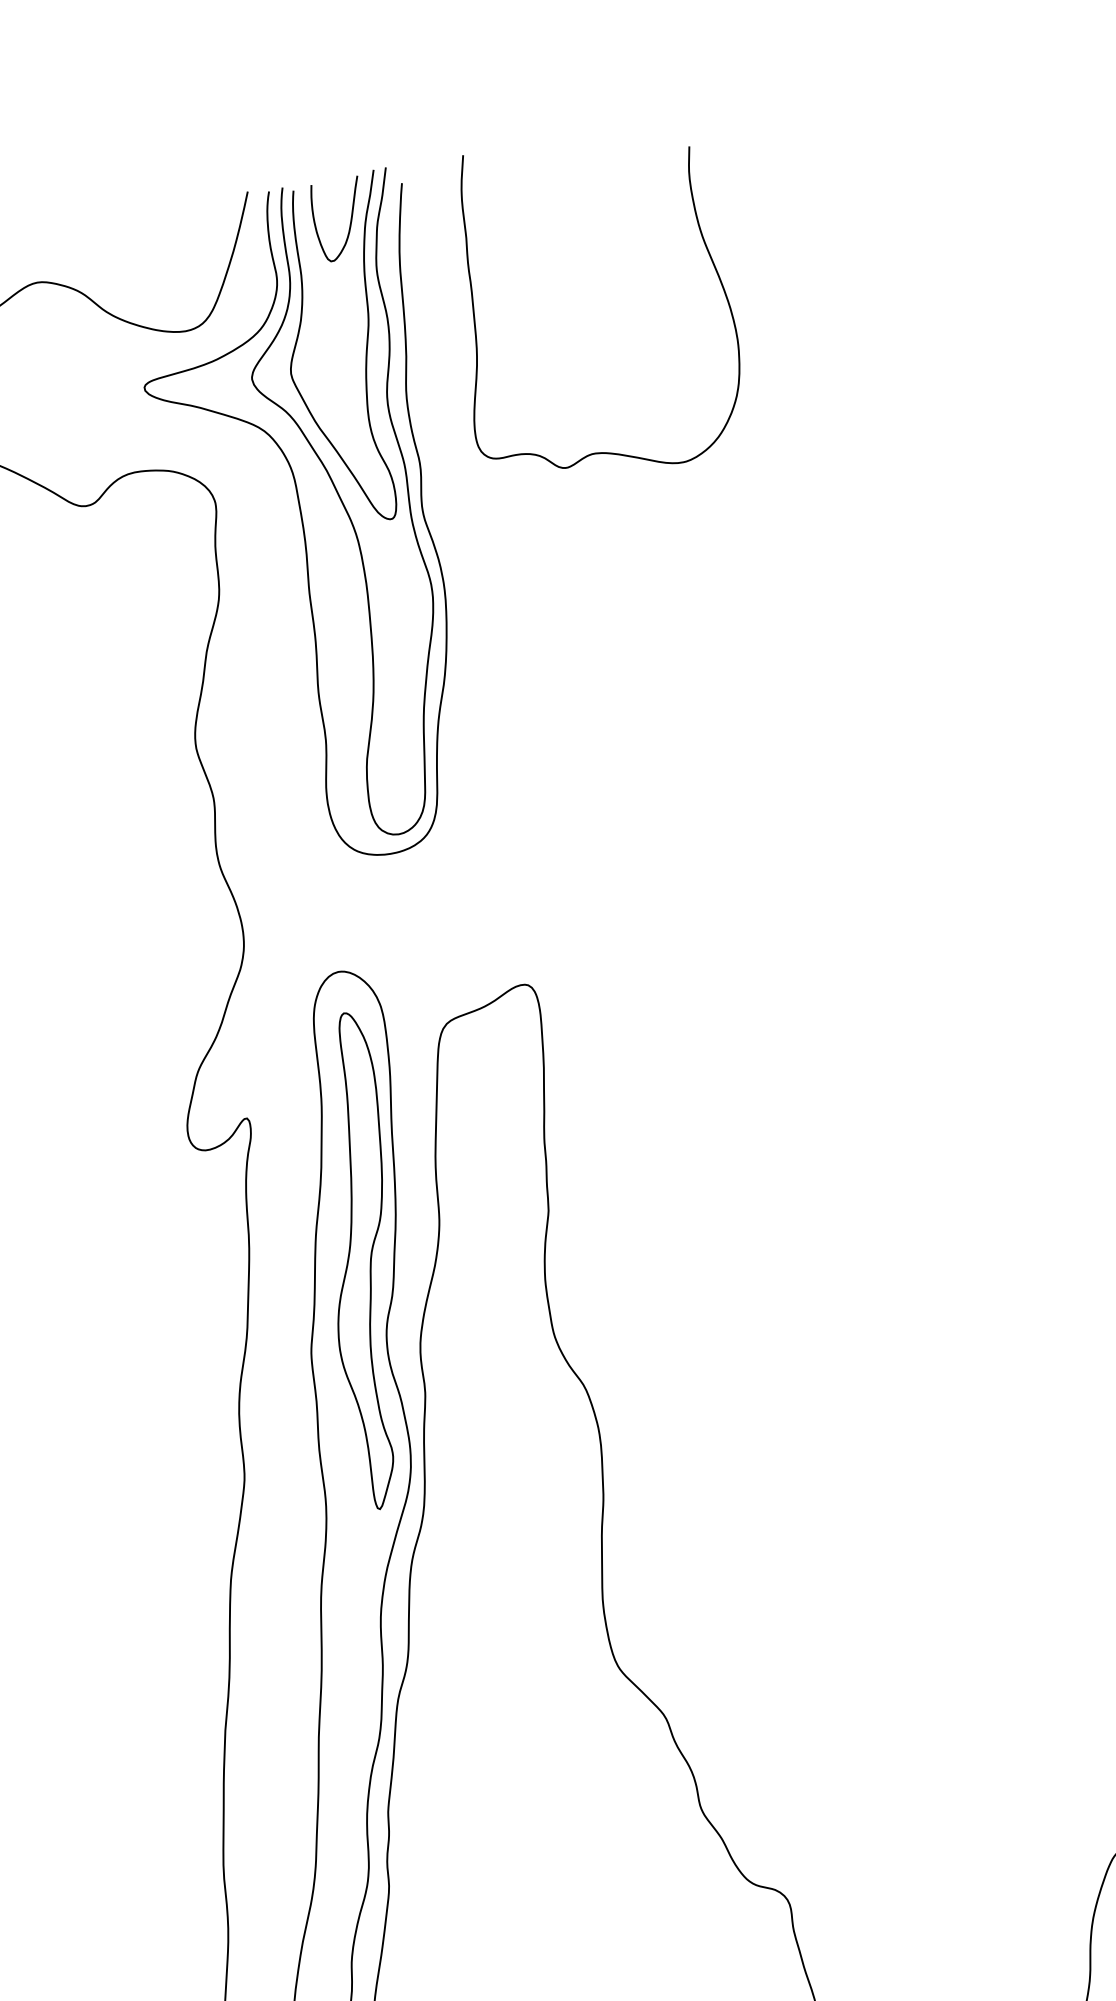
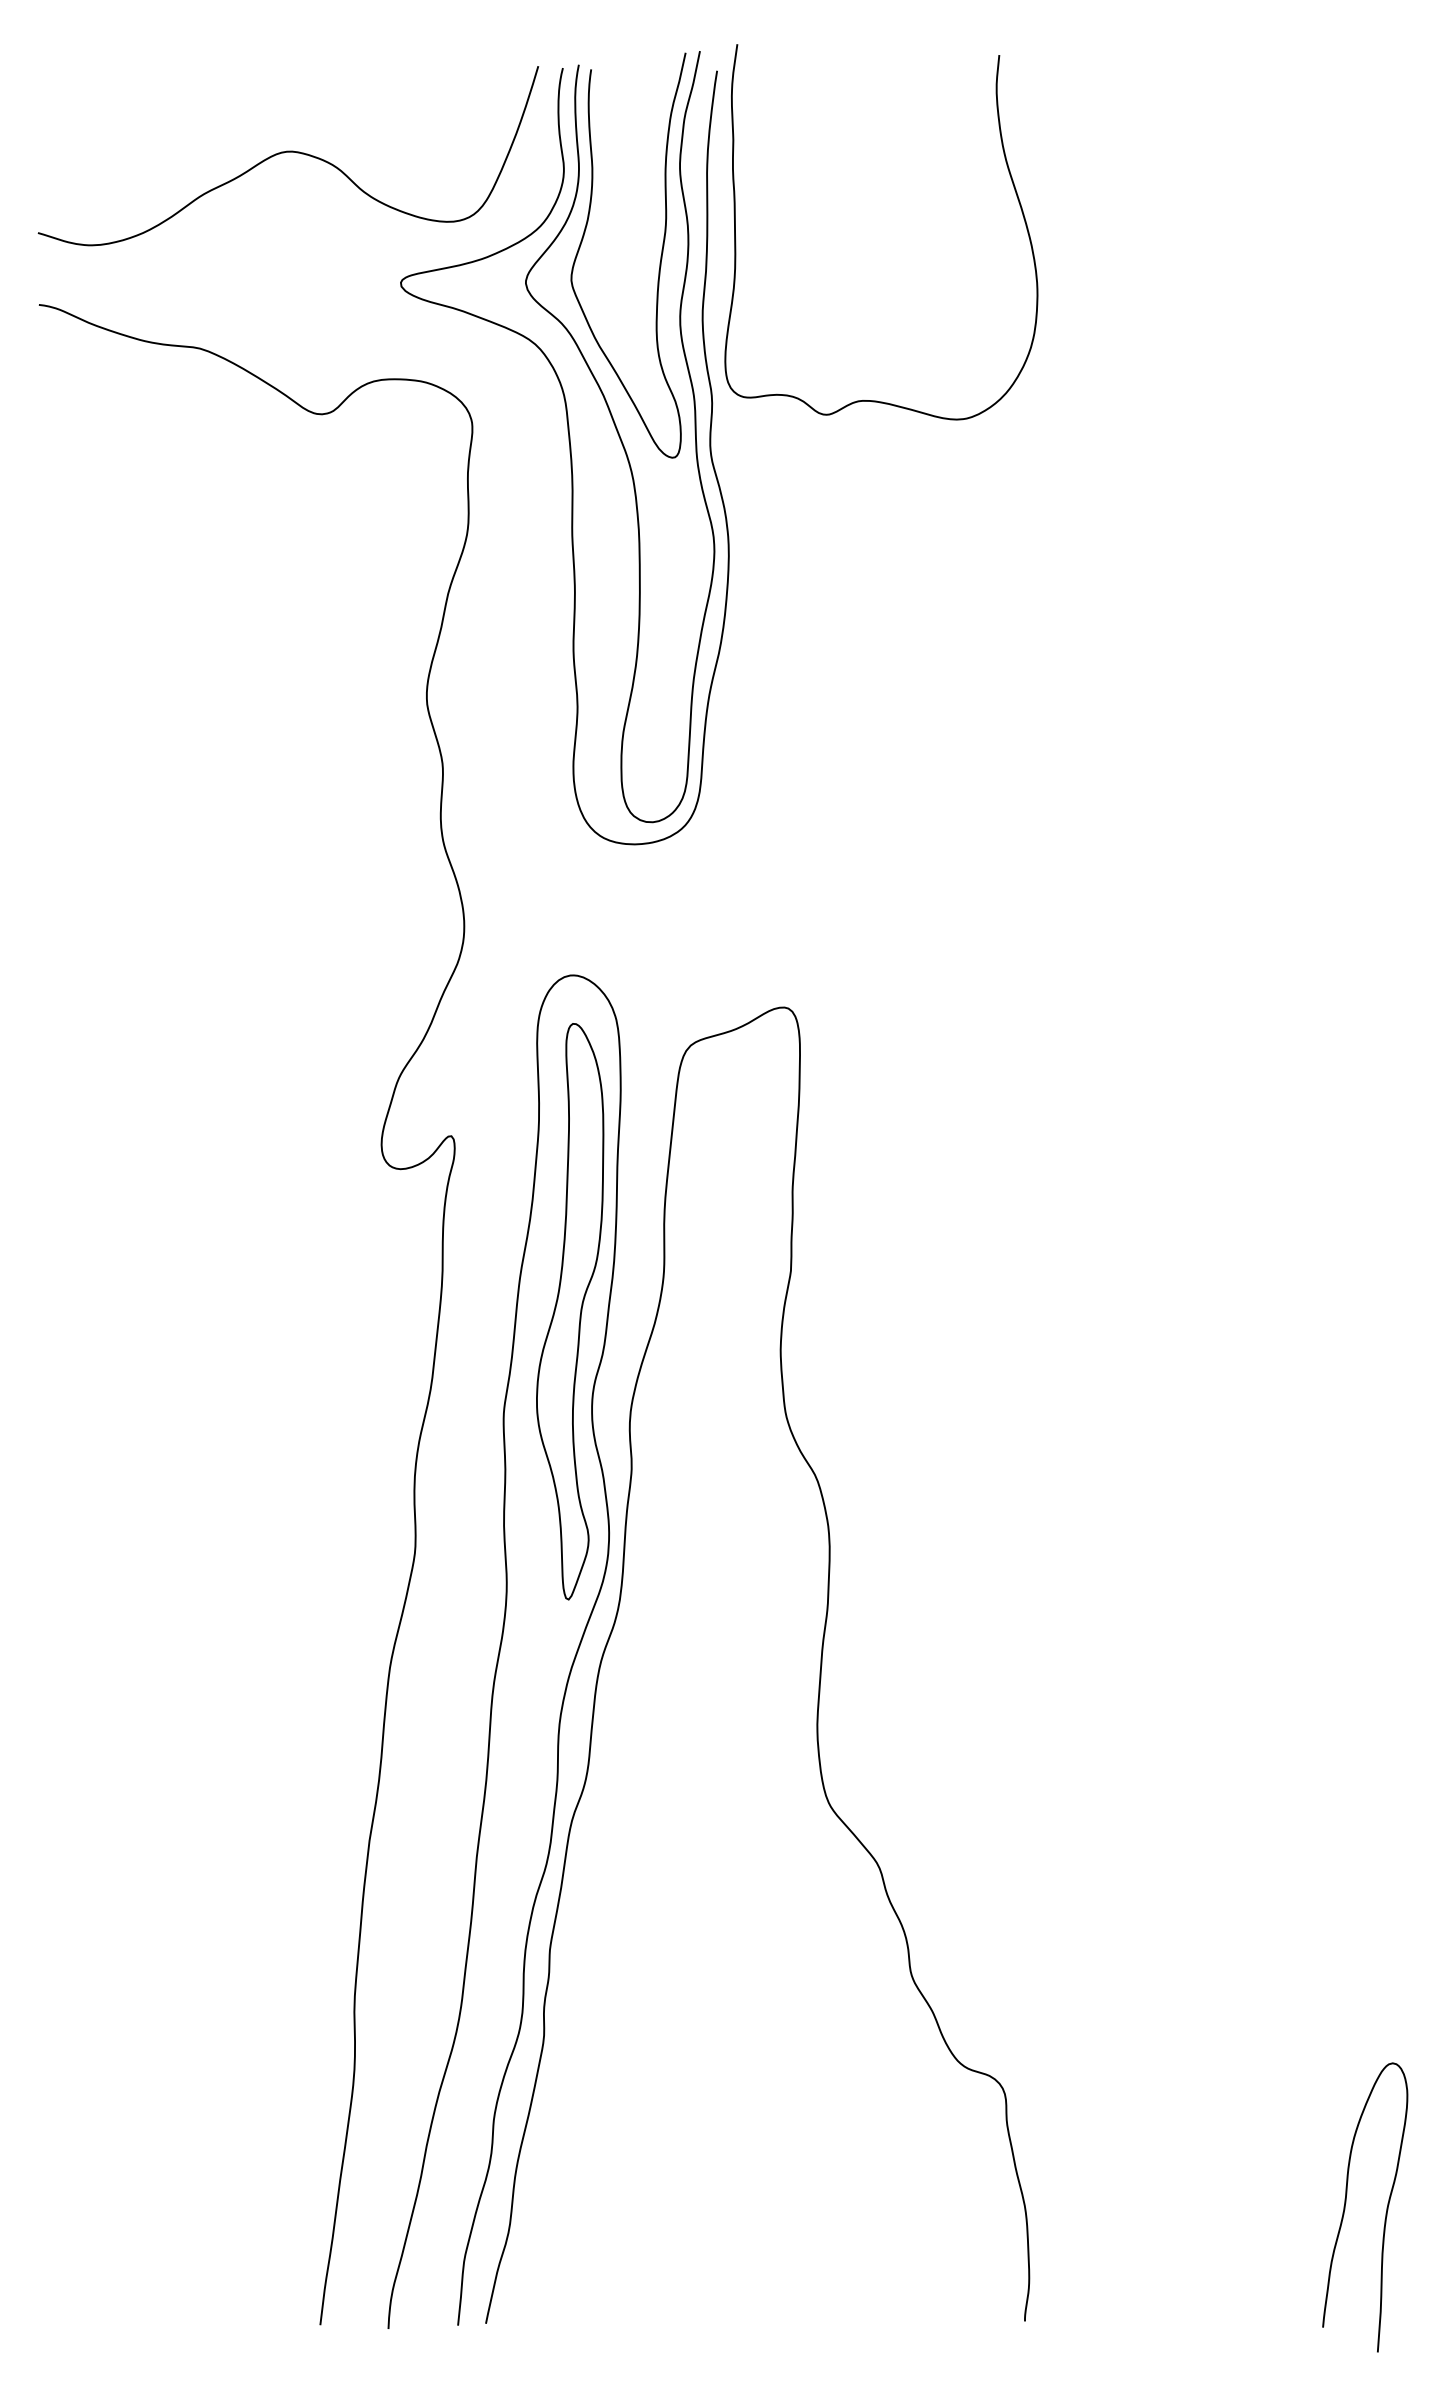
curve: (350, 222) -> (653, 111), removed
curve: (710, 259) -> (1013, 187), moved

